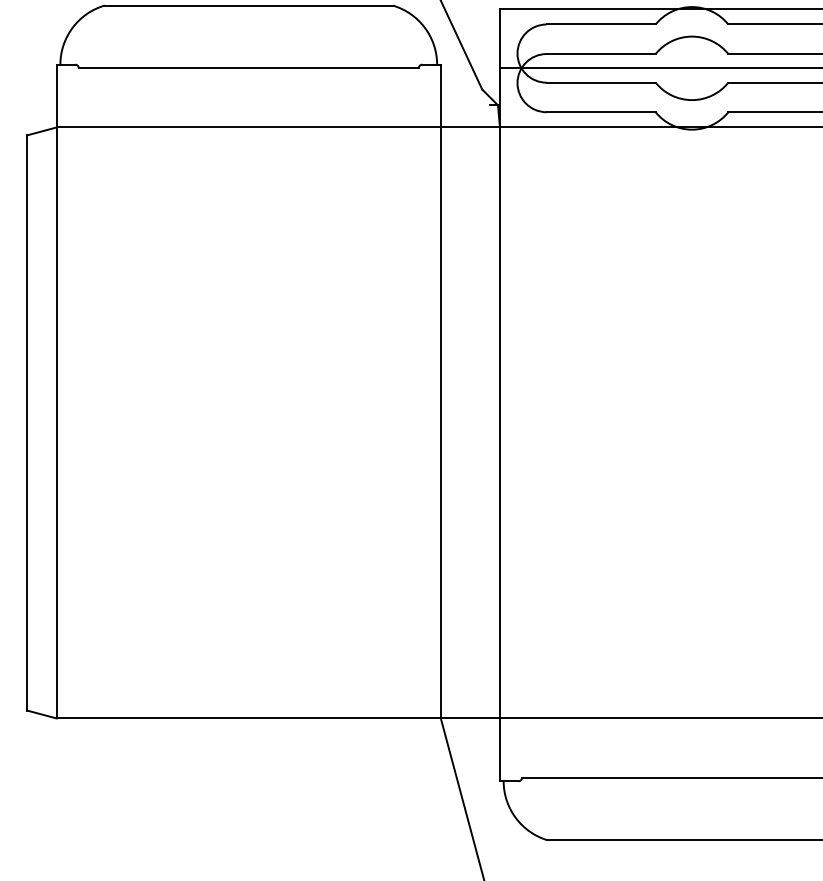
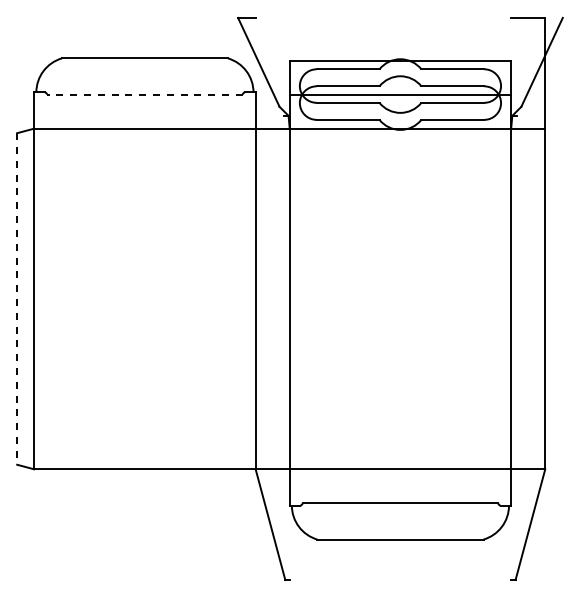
line: (247, 68) -> (144, 94), solid -> dashed
line: (27, 423) -> (17, 299), solid -> dashed

